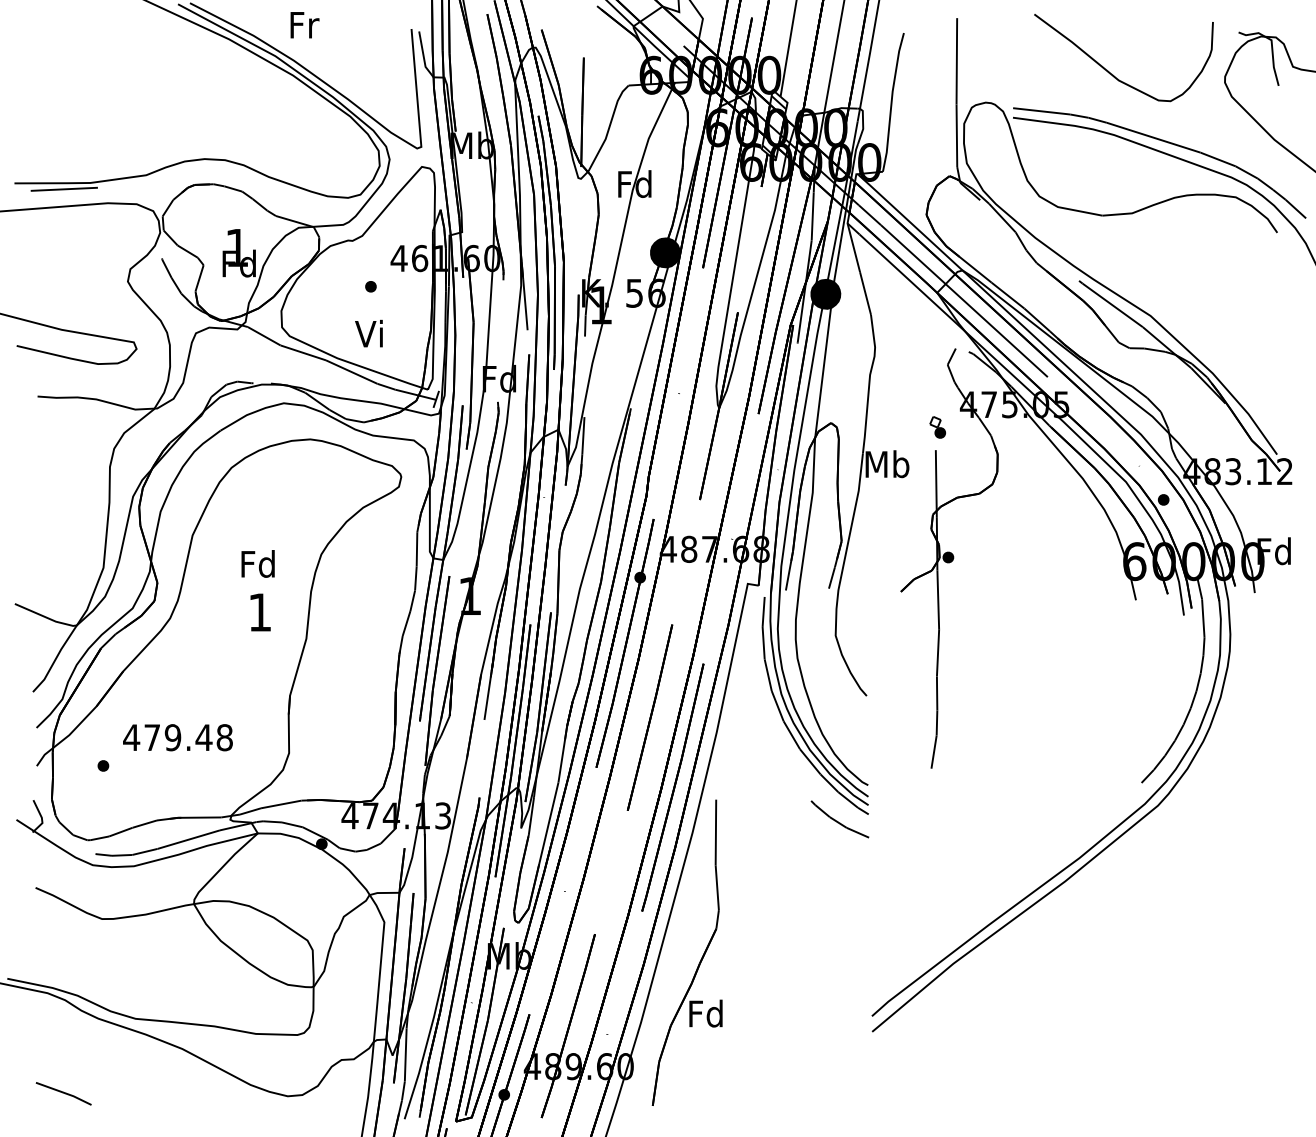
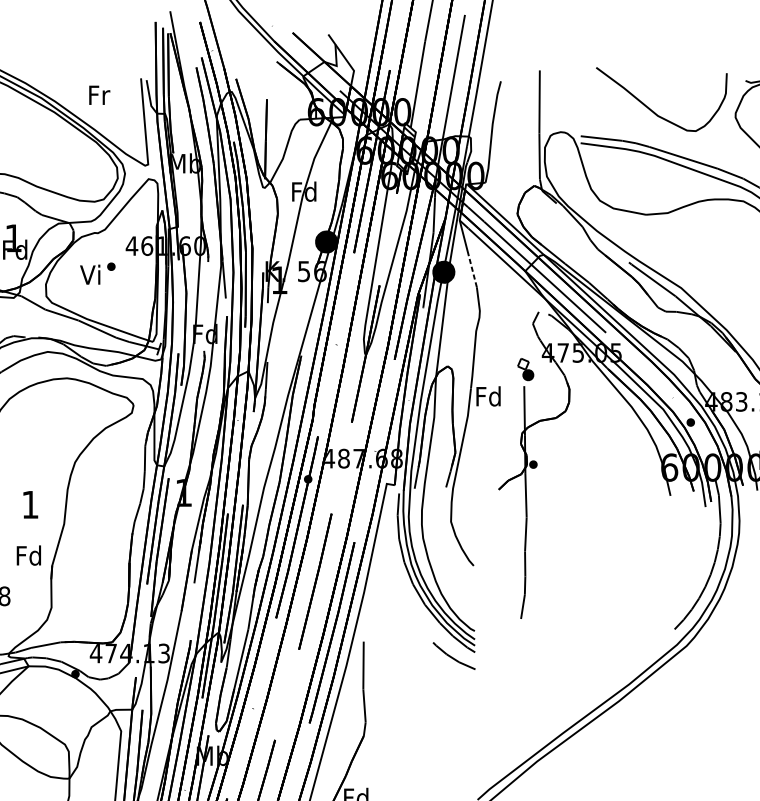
text: (304, 25) -> (99, 95), moved
line: (865, 293) -> (472, 271), solid -> dashed
text: (368, 333) -> (89, 274), moved
part: (937, 427) -> (525, 369), size x1.4
text: (887, 464) -> (488, 396), Mb -> Fd
text: (257, 563) -> (28, 555), moved

